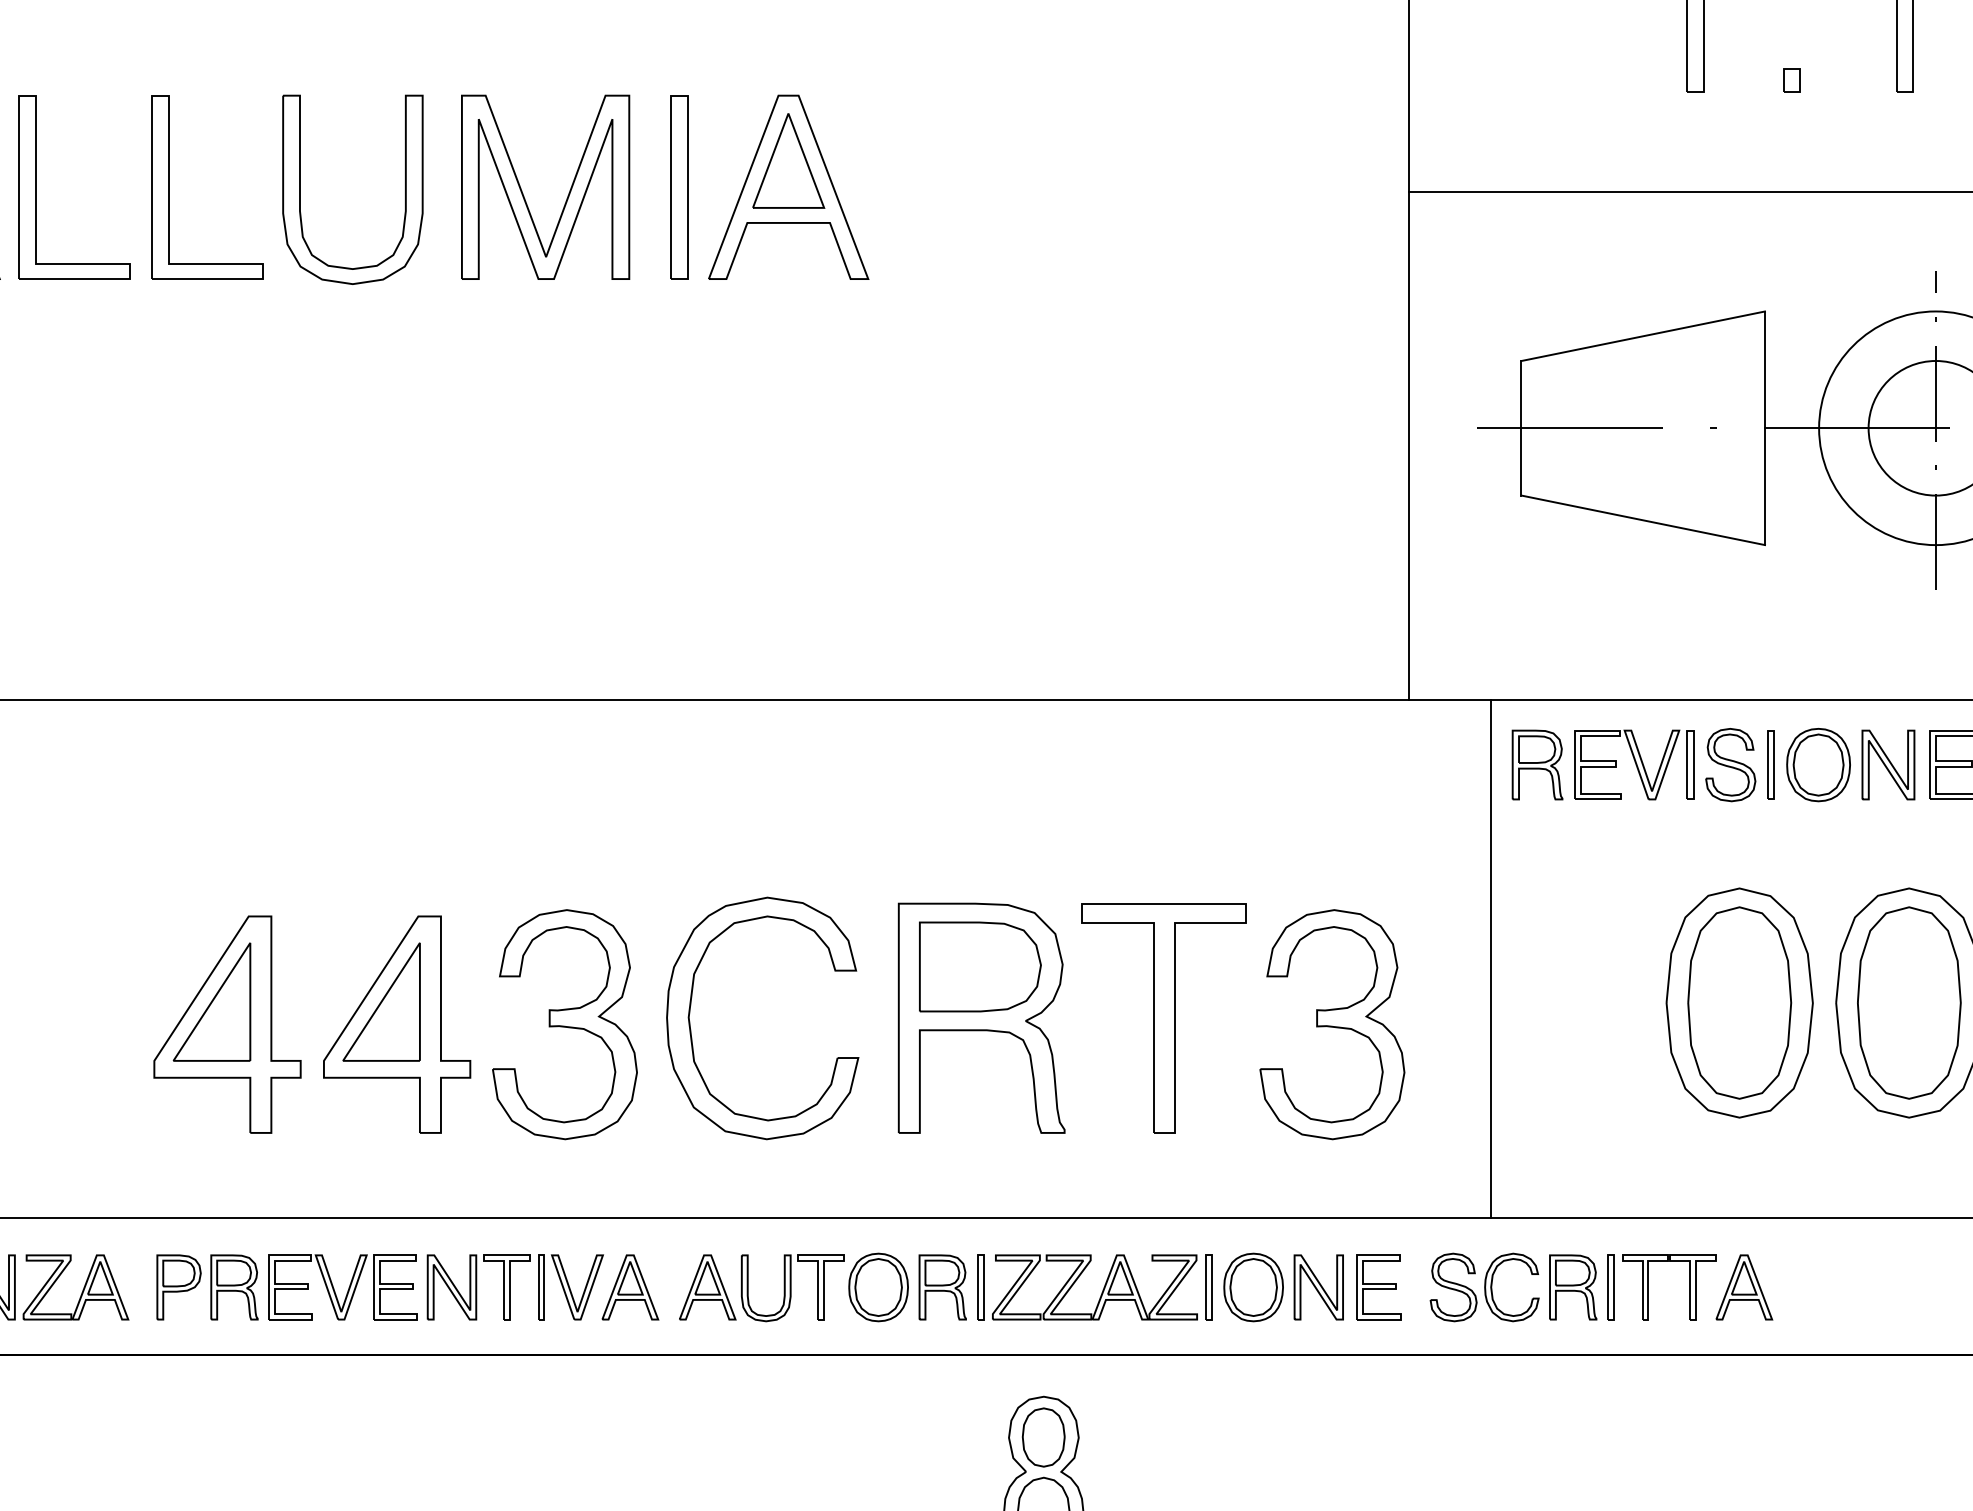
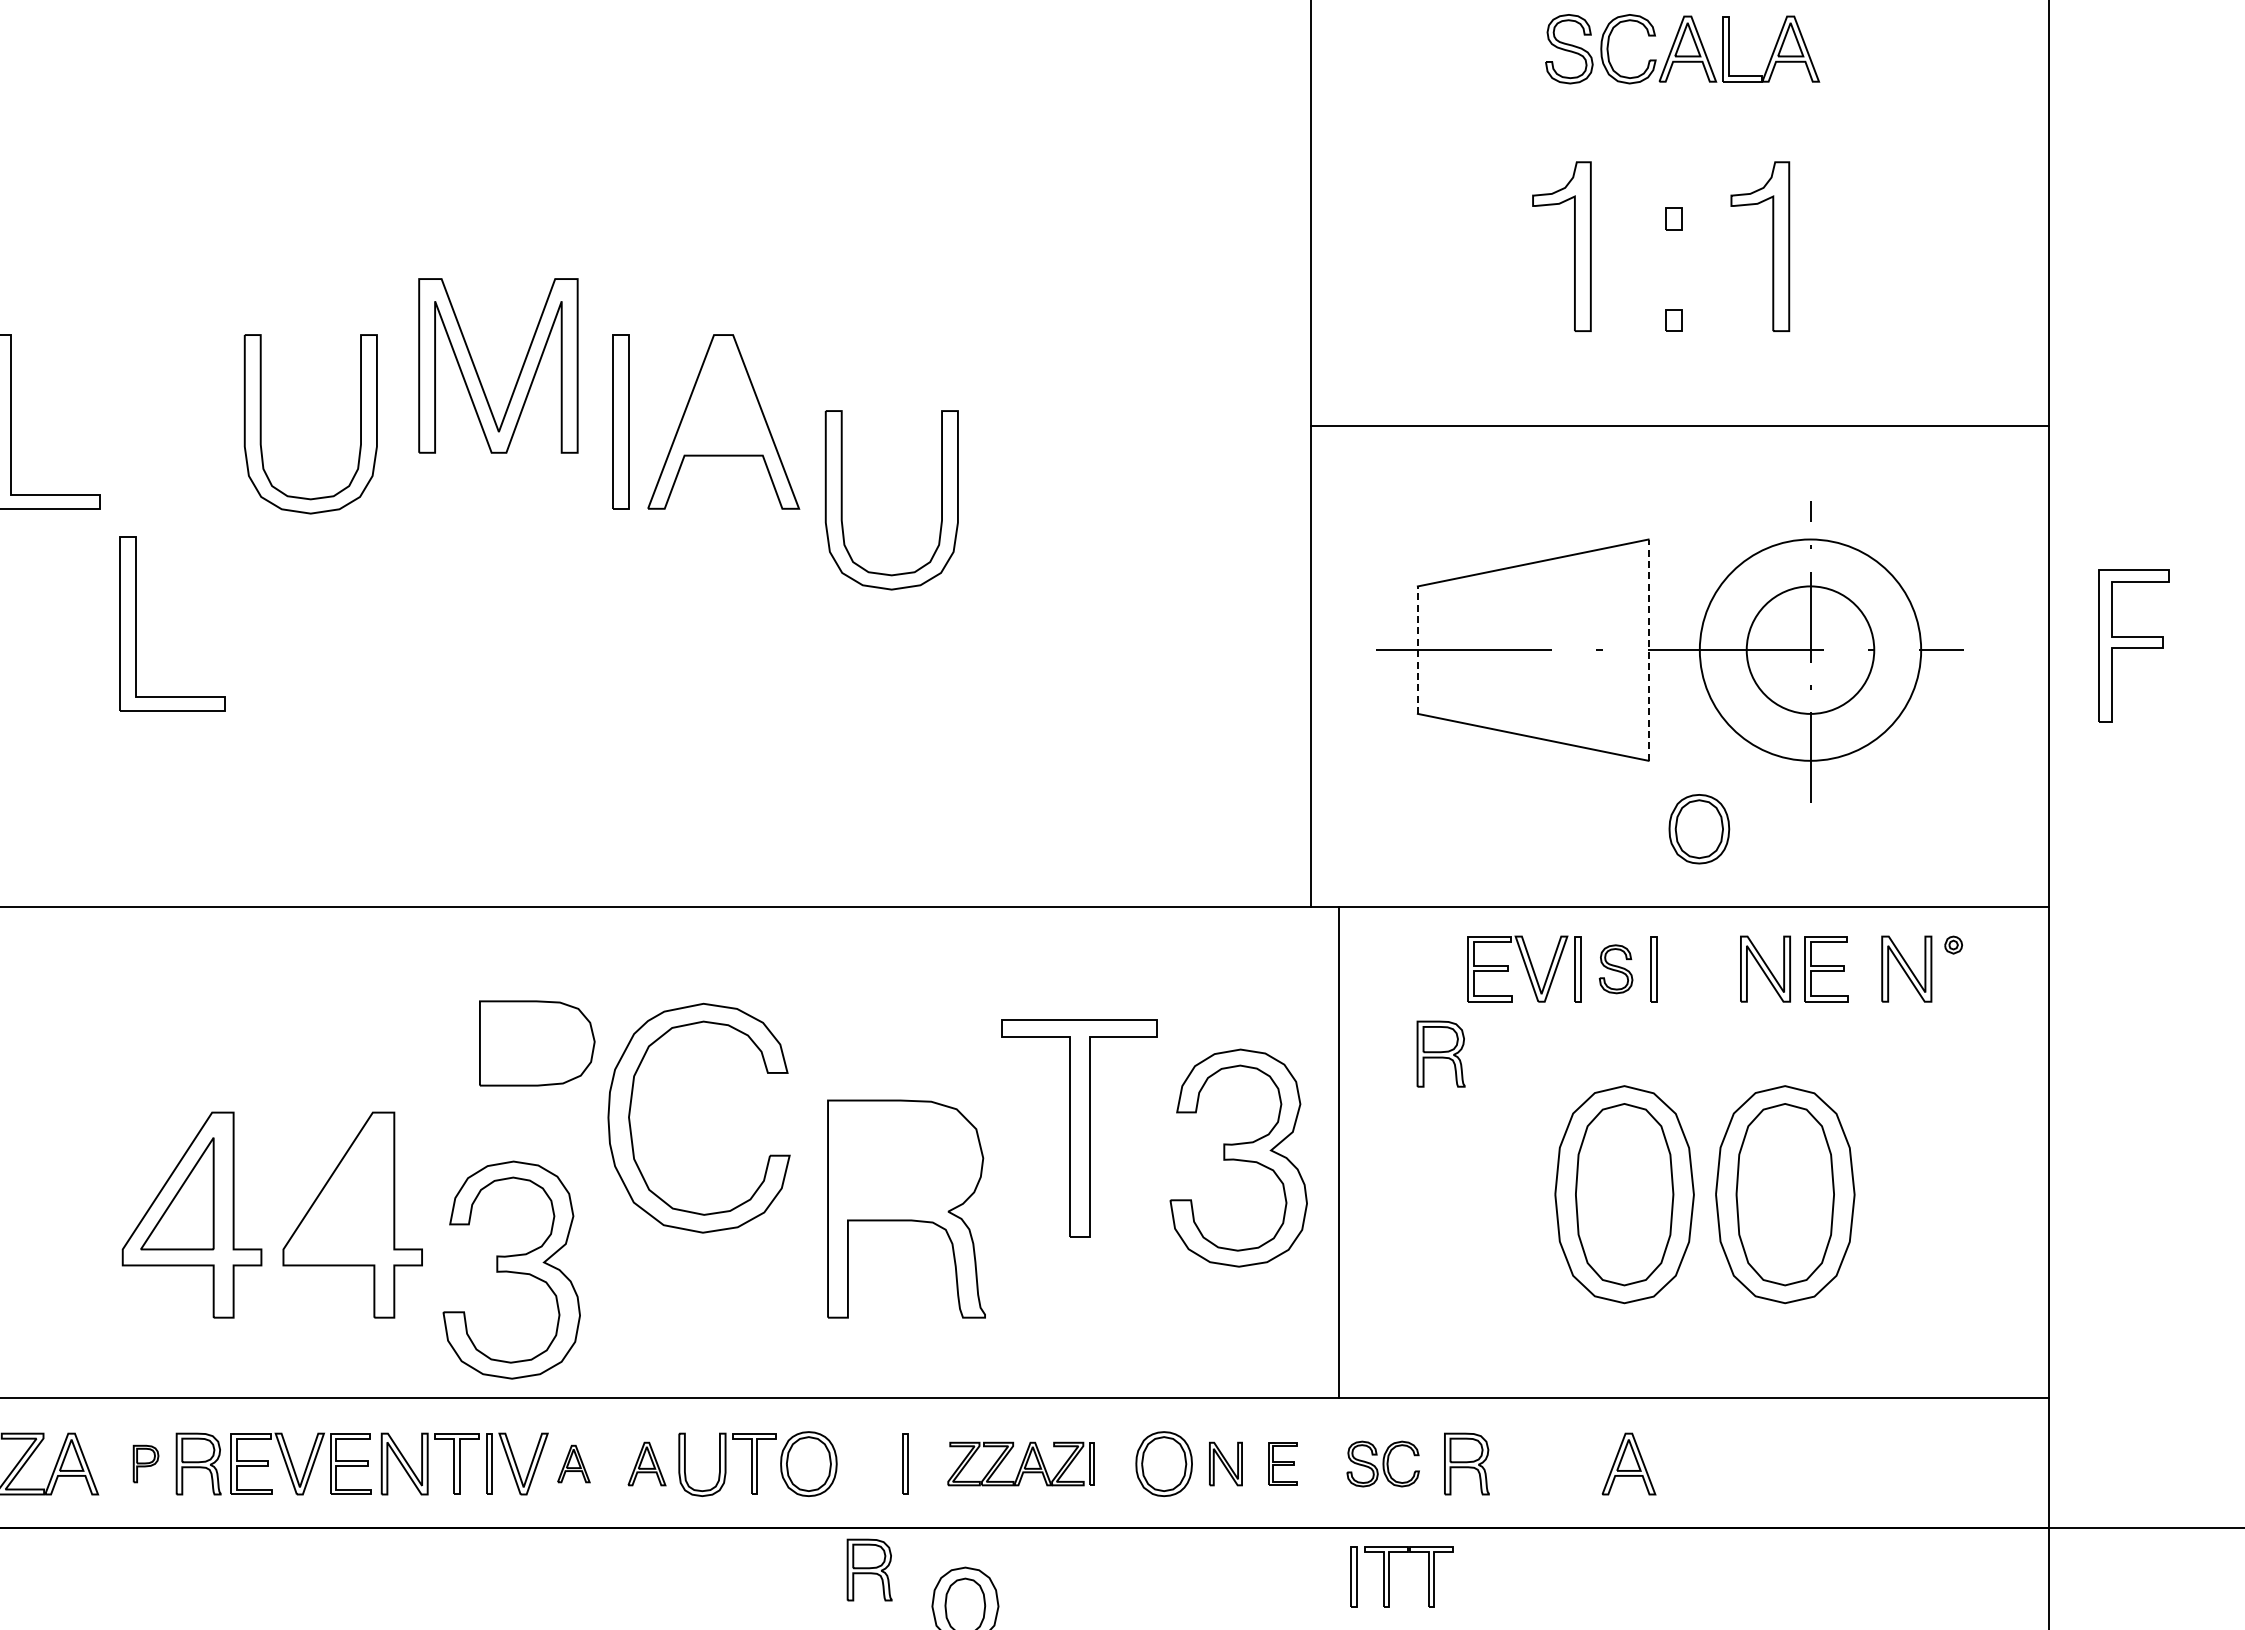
part: (788, 160) -> (723, 396), removed
part: (168, 186) -> (136, 623), moved
part: (523, 193) -> (477, 371), moved
part: (914, 270) -> (842, 500), added
line: (1521, 428) -> (1417, 650), solid -> dashed
line: (1764, 428) -> (1648, 650), solid -> dashed
part: (1536, 764) -> (1440, 1053), moved
part: (1730, 765) -> (1615, 969), size x0.7
part: (1818, 765) -> (1699, 829), moved
line: (1491, 958) -> (1339, 1152), moved
part: (980, 967) -> (537, 1043), moved
part: (382, 1001) -> (338, 1193), removed
part: (691, 1007) -> (631, 1107), moved
part: (1164, 1018) -> (1079, 1128), moved
part: (564, 1024) -> (511, 1269), moved
part: (1332, 1024) -> (1238, 1157), moved
part: (178, 1286) -> (145, 1463), size x0.6
part: (630, 1286) -> (573, 1463), size x0.6
part: (707, 1286) -> (646, 1463), size x0.7
part: (942, 1286) -> (869, 1569), moved
part: (1101, 1286) -> (1020, 1463), size x0.7
part: (1318, 1286) -> (1225, 1463), size x0.7
part: (1378, 1286) -> (1282, 1463), size x0.7
part: (1485, 1286) -> (1383, 1463), size x0.7
part: (1648, 1286) -> (1389, 1576), moved

